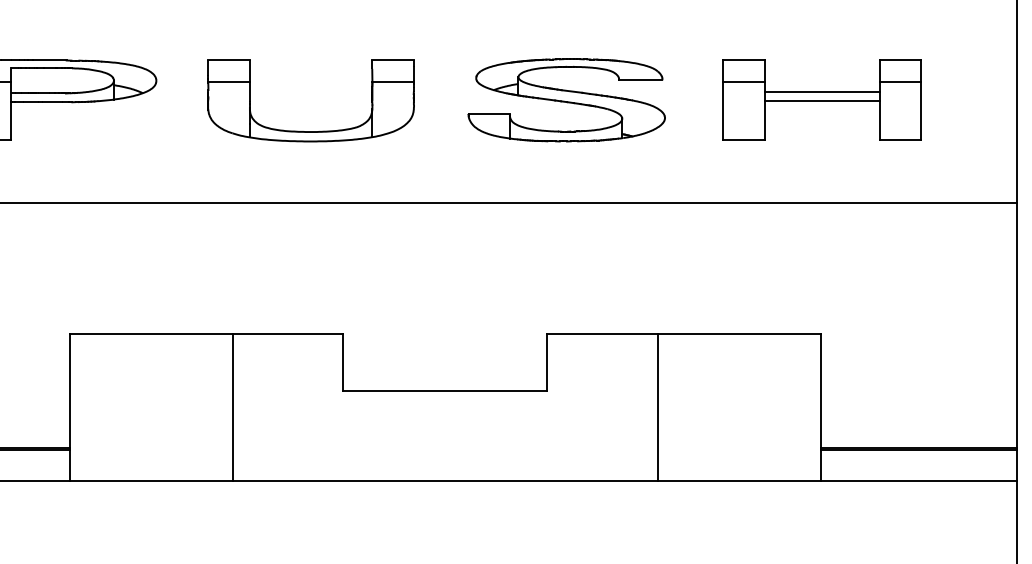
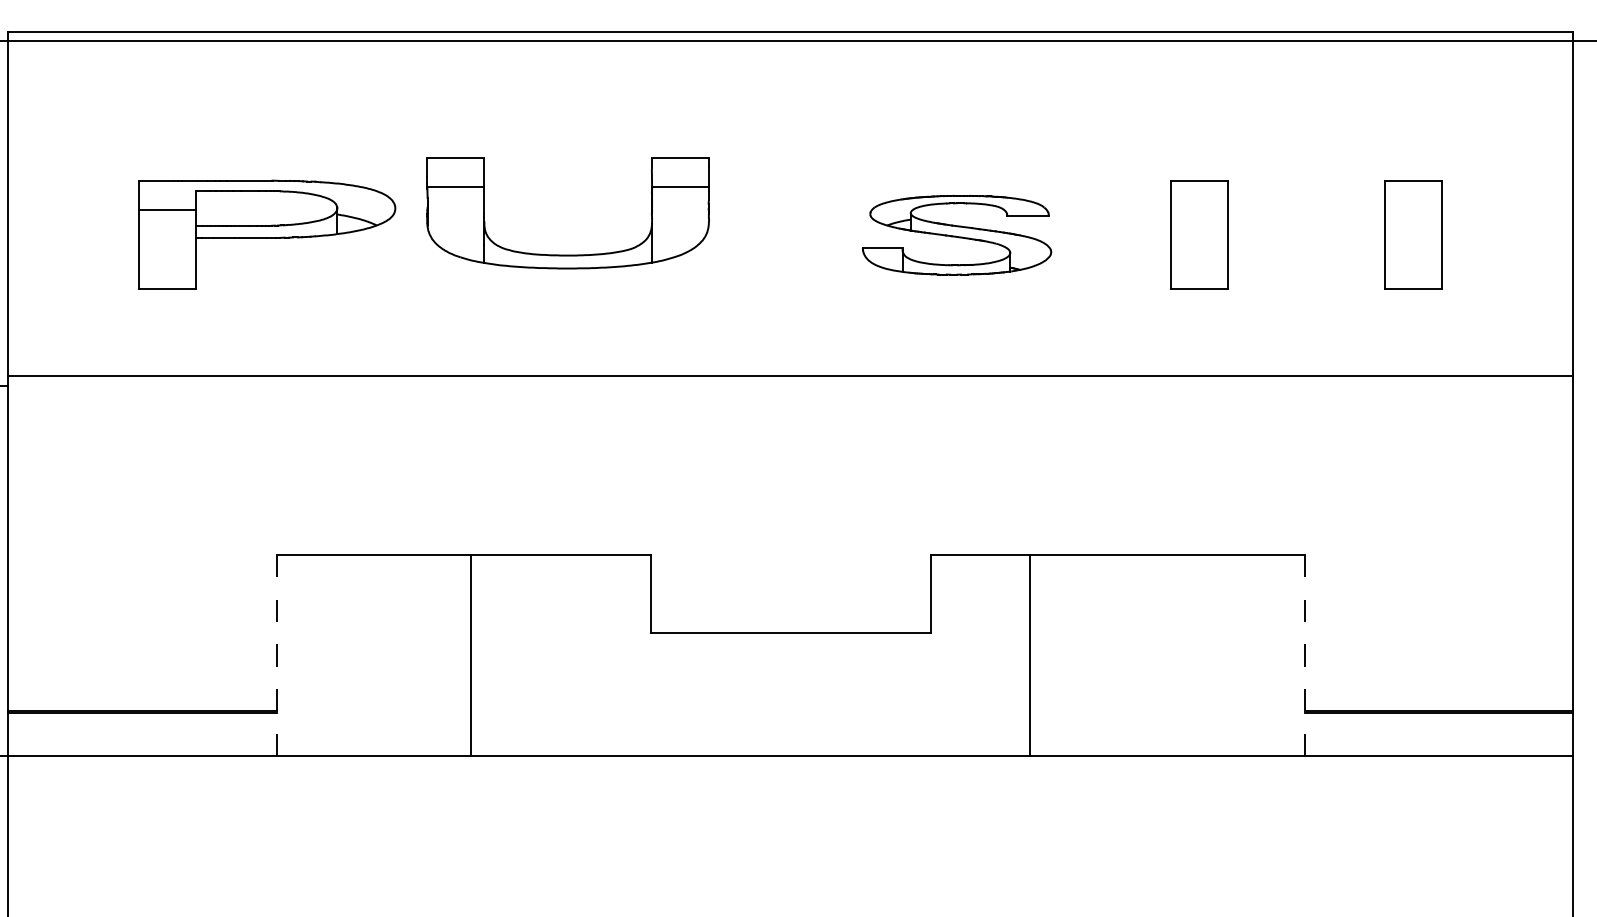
line: (743, 82) -> (1198, 210), removed
line: (900, 82) -> (1413, 210), removed
line: (821, 92) -> (1306, 224), removed
part: (566, 100) -> (956, 235), size x0.7
line: (821, 101) -> (1306, 236), removed
part: (310, 131) -> (567, 254), moved
line: (69, 407) -> (276, 655), solid -> dashed
line: (233, 407) -> (471, 655), moved
line: (657, 407) -> (1030, 655), moved
line: (820, 407) -> (1304, 655), solid -> dashed

